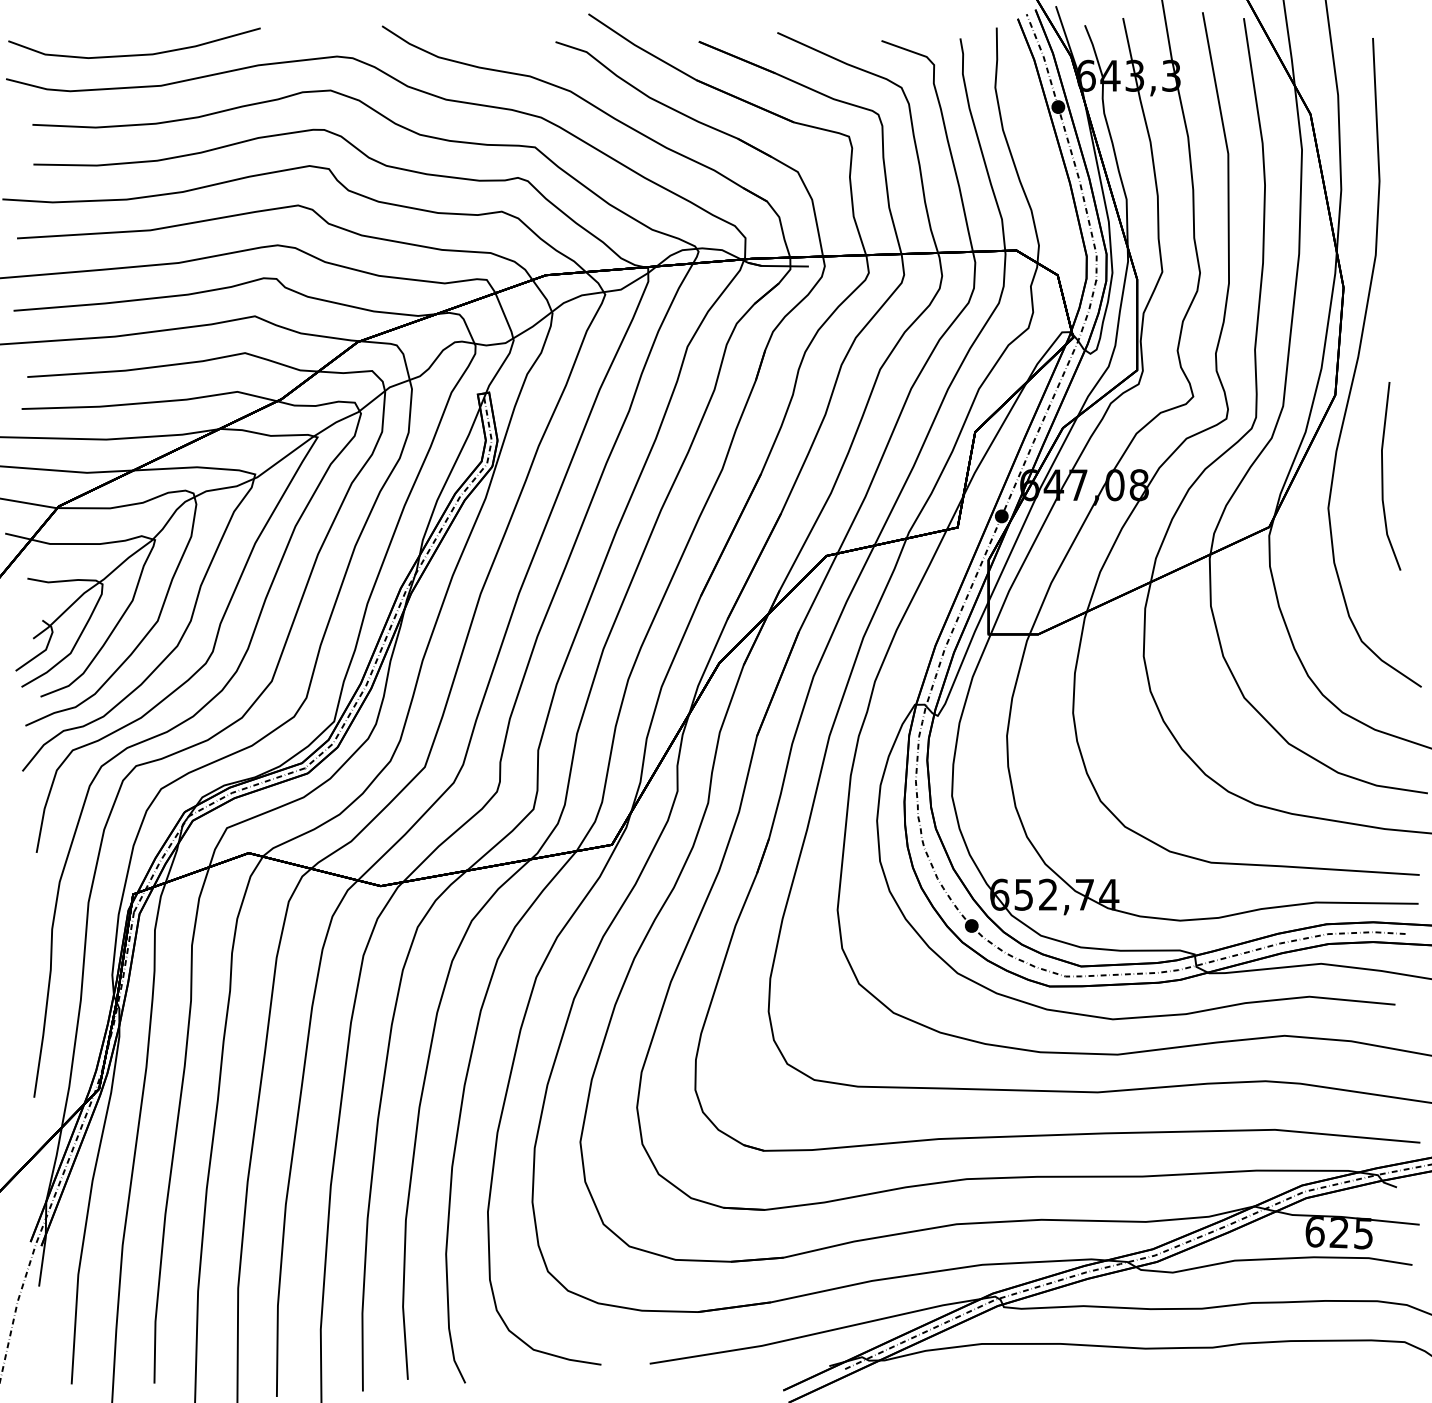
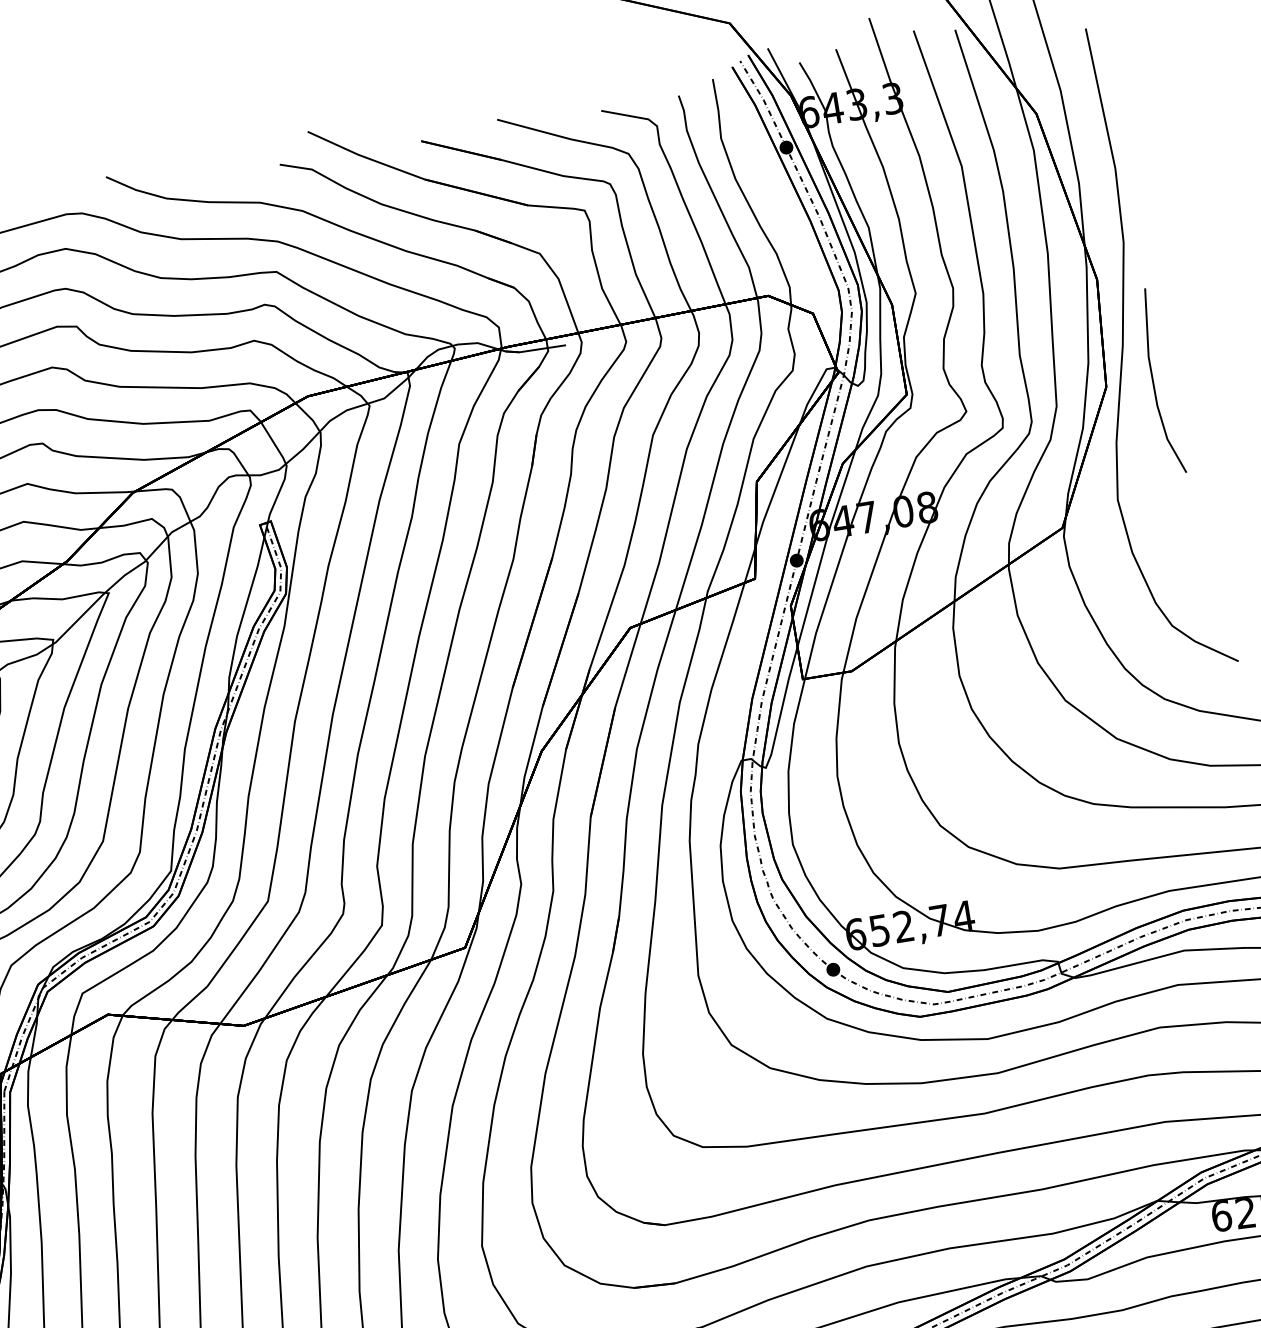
line: (1383, 476) -> (1154, 382), moved

